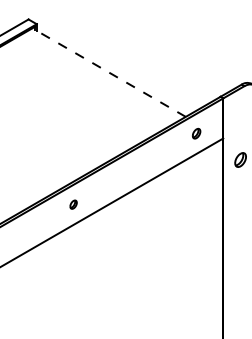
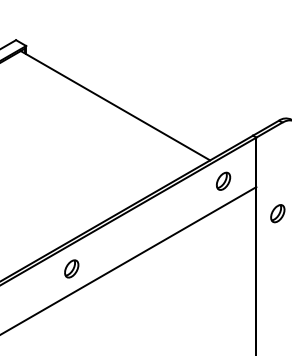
line: (109, 72) -> (115, 105), dashed -> solid
part: (196, 133) -> (223, 180), size x1.43
part: (73, 204) -> (71, 268), size x1.67

